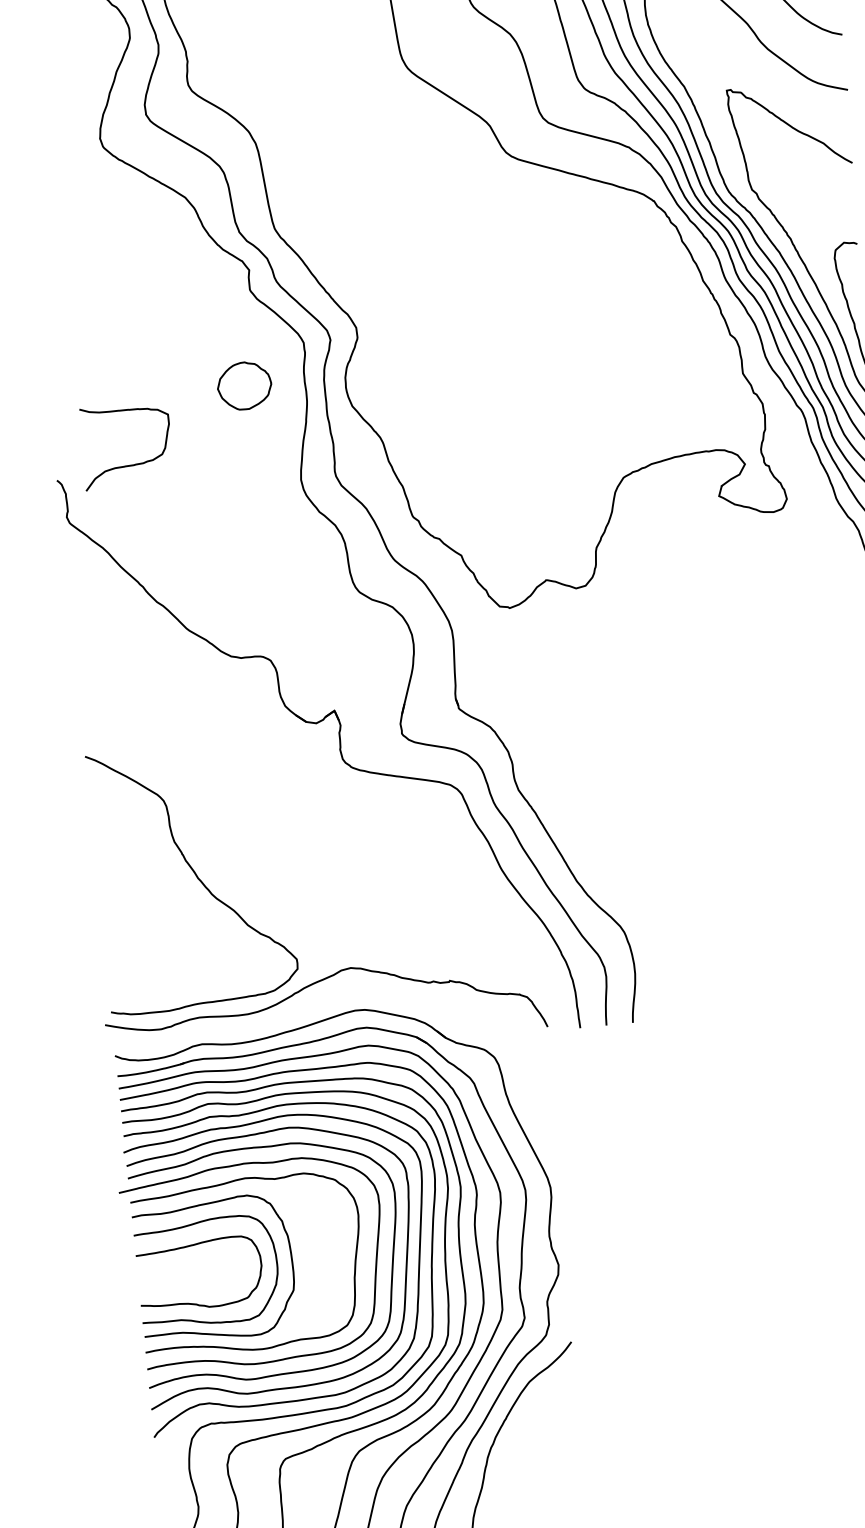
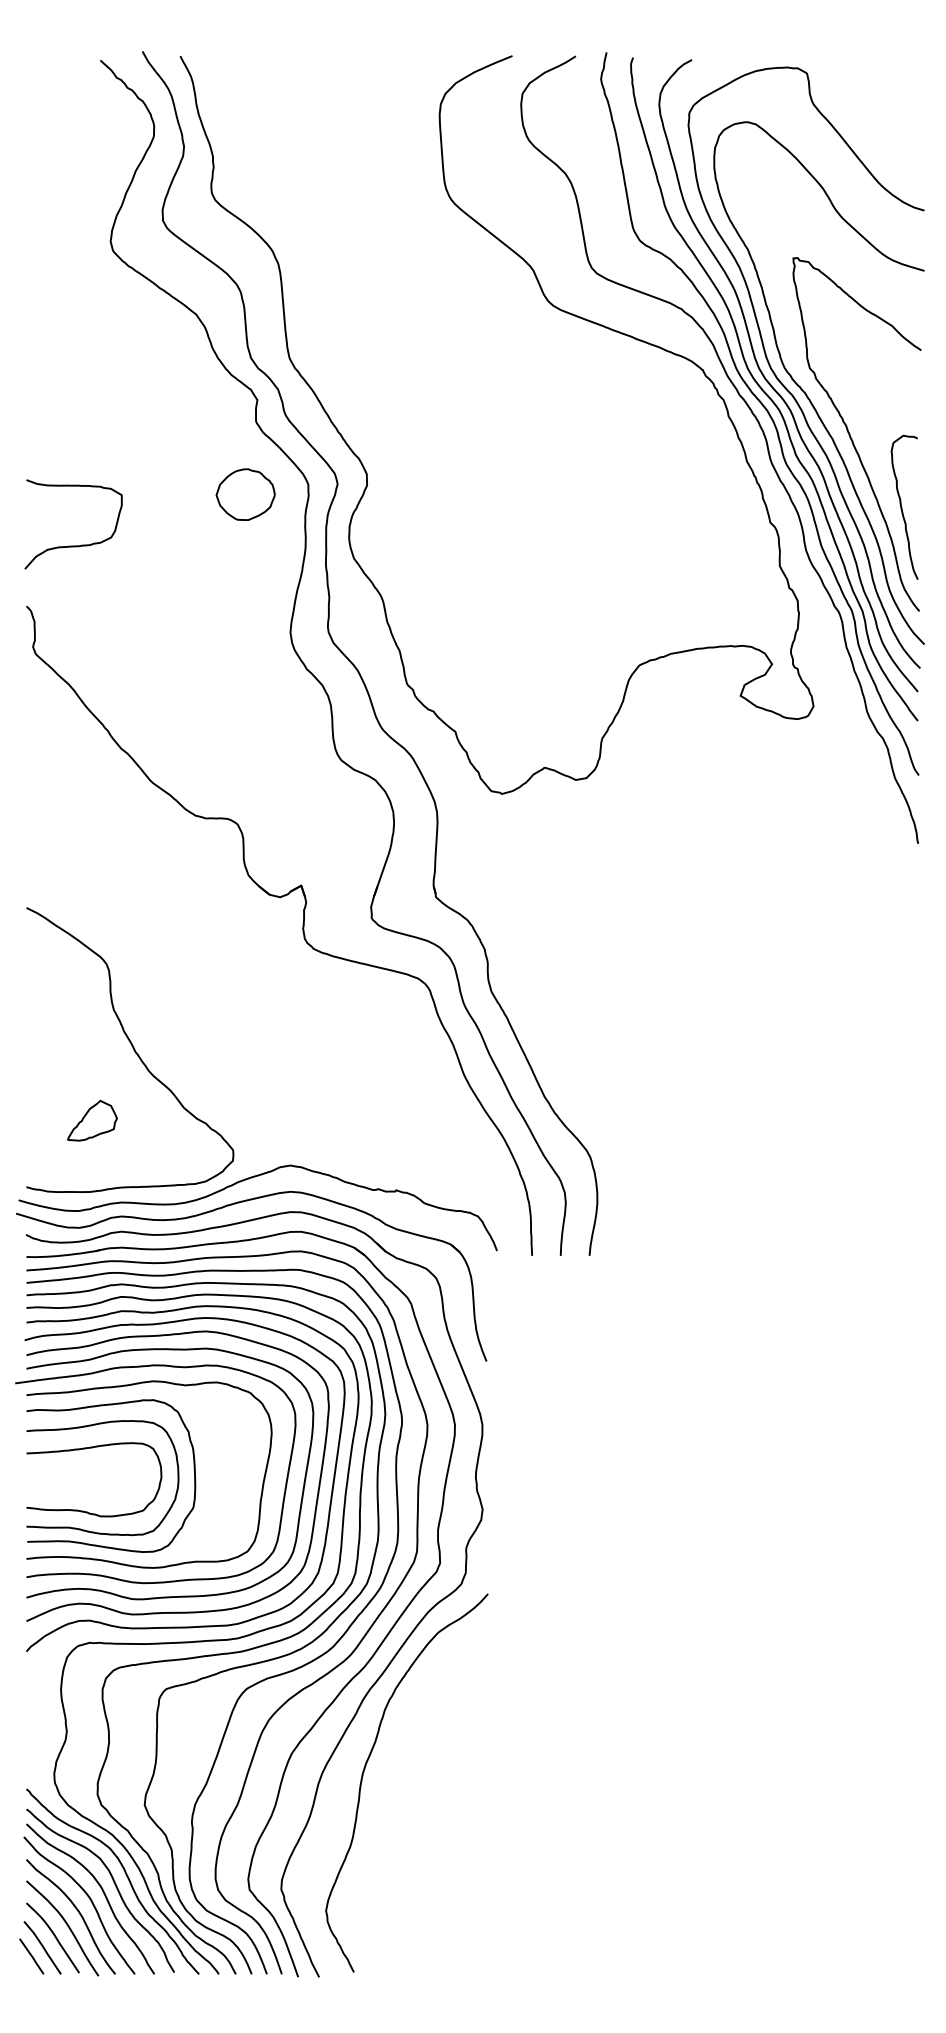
part: (244, 385) -> (245, 494), moved
curve: (128, 465) -> (73, 545), moved
part: (165, 945) -> (92, 1120), added
part: (301, 1009) -> (232, 1205), added

